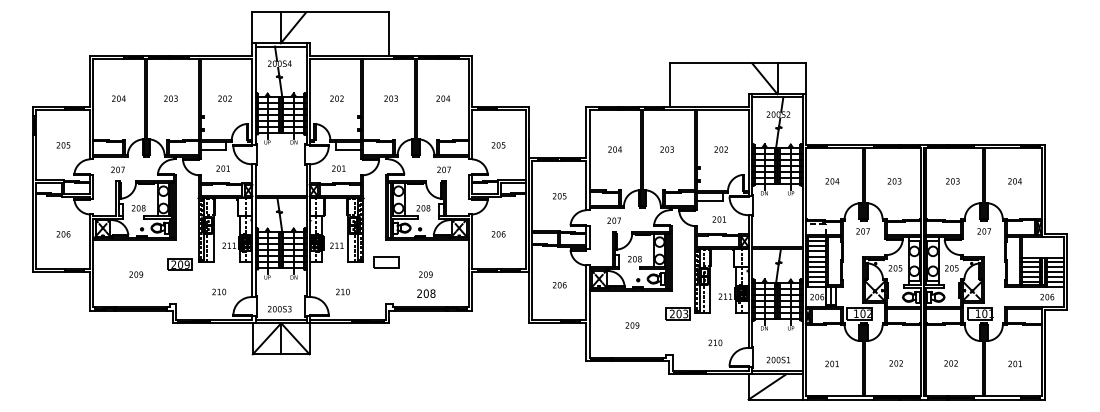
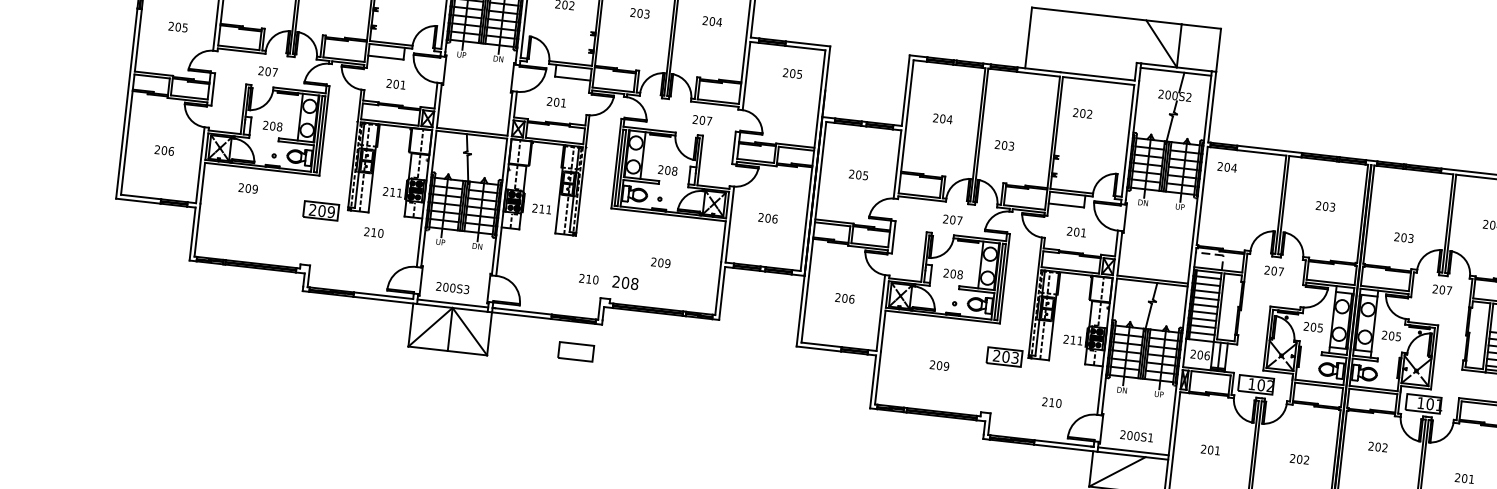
text: (498, 145) -> (792, 73), moved
text: (666, 149) -> (1003, 145), moved
text: (720, 149) -> (1081, 113), moved
text: (117, 169) -> (267, 71), moved
text: (832, 181) -> (1227, 167), moved
text: (952, 181) -> (1403, 237), moved
text: (613, 220) -> (951, 219), moved
part: (386, 262) -> (575, 351), moved
text: (136, 274) -> (248, 188), moved
text: (219, 291) -> (374, 232), moved
text: (342, 291) -> (588, 278), moved
text: (426, 293) -> (625, 282), moved
text: (950, 363) -> (1377, 447), moved

